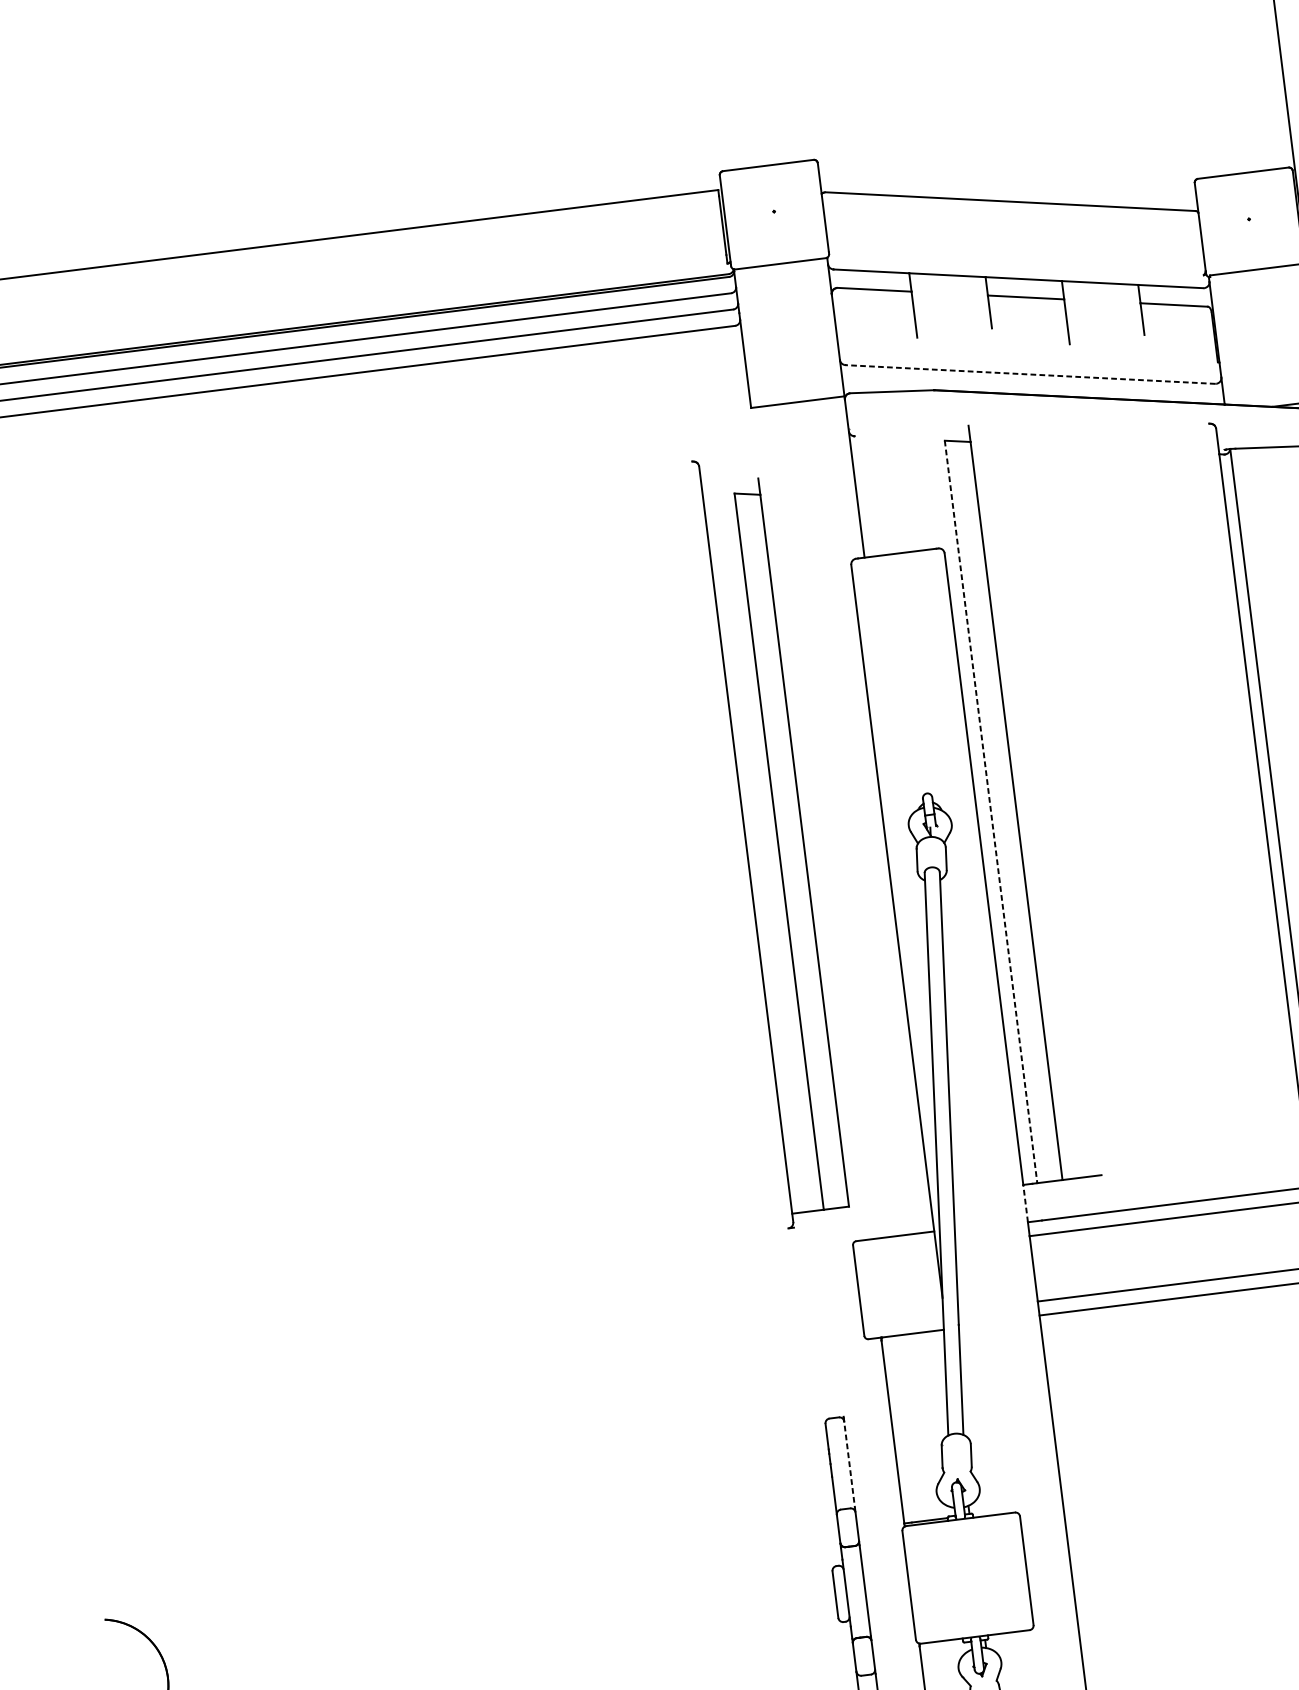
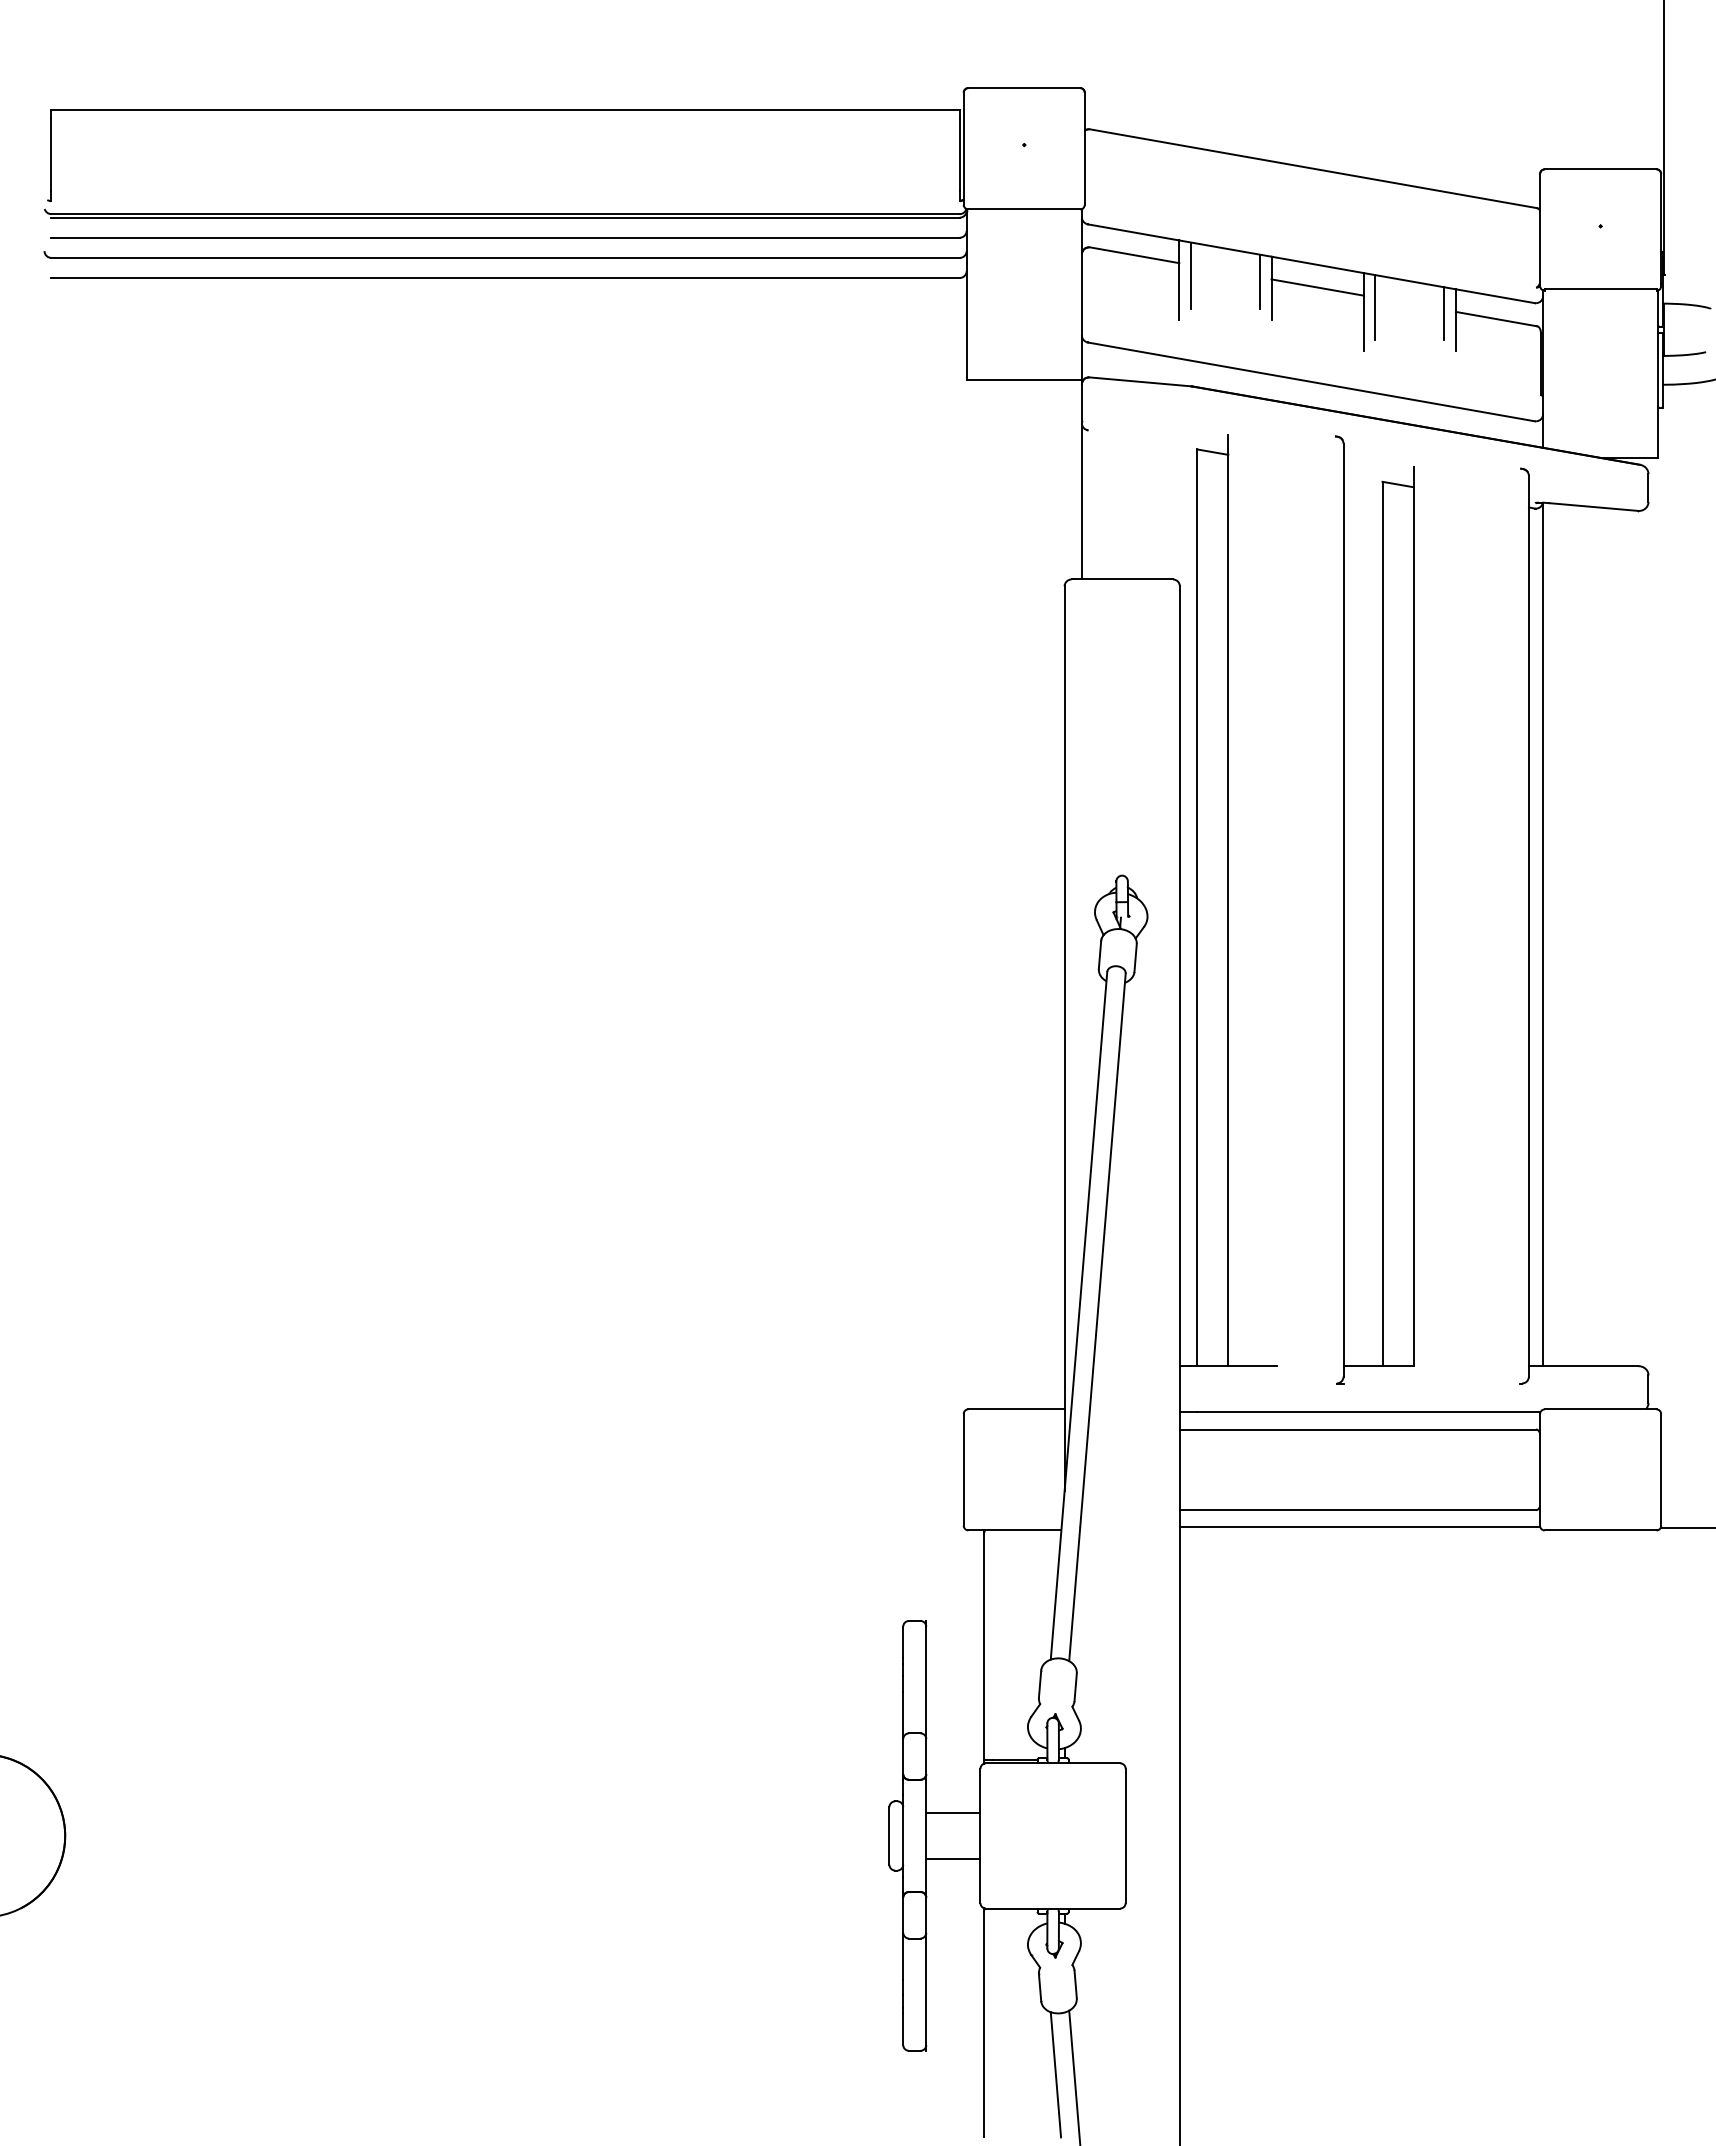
line: (979, 298) -> (1260, 281), added
line: (921, 300) -> (1190, 275), added
line: (1131, 305) -> (1444, 313), added
line: (1074, 307) -> (1375, 307), added
line: (1029, 374) -> (1310, 381), dashed -> solid
line: (991, 812) -> (1197, 908), dashed -> solid
part: (777, 839) -> (1382, 909), moved
line: (1025, 1203) -> (1179, 1388), dashed -> solid
line: (849, 1462) -> (926, 1677), dashed -> solid
line: (884, 1569) -> (953, 1812), added
line: (889, 1607) -> (953, 1859), added

